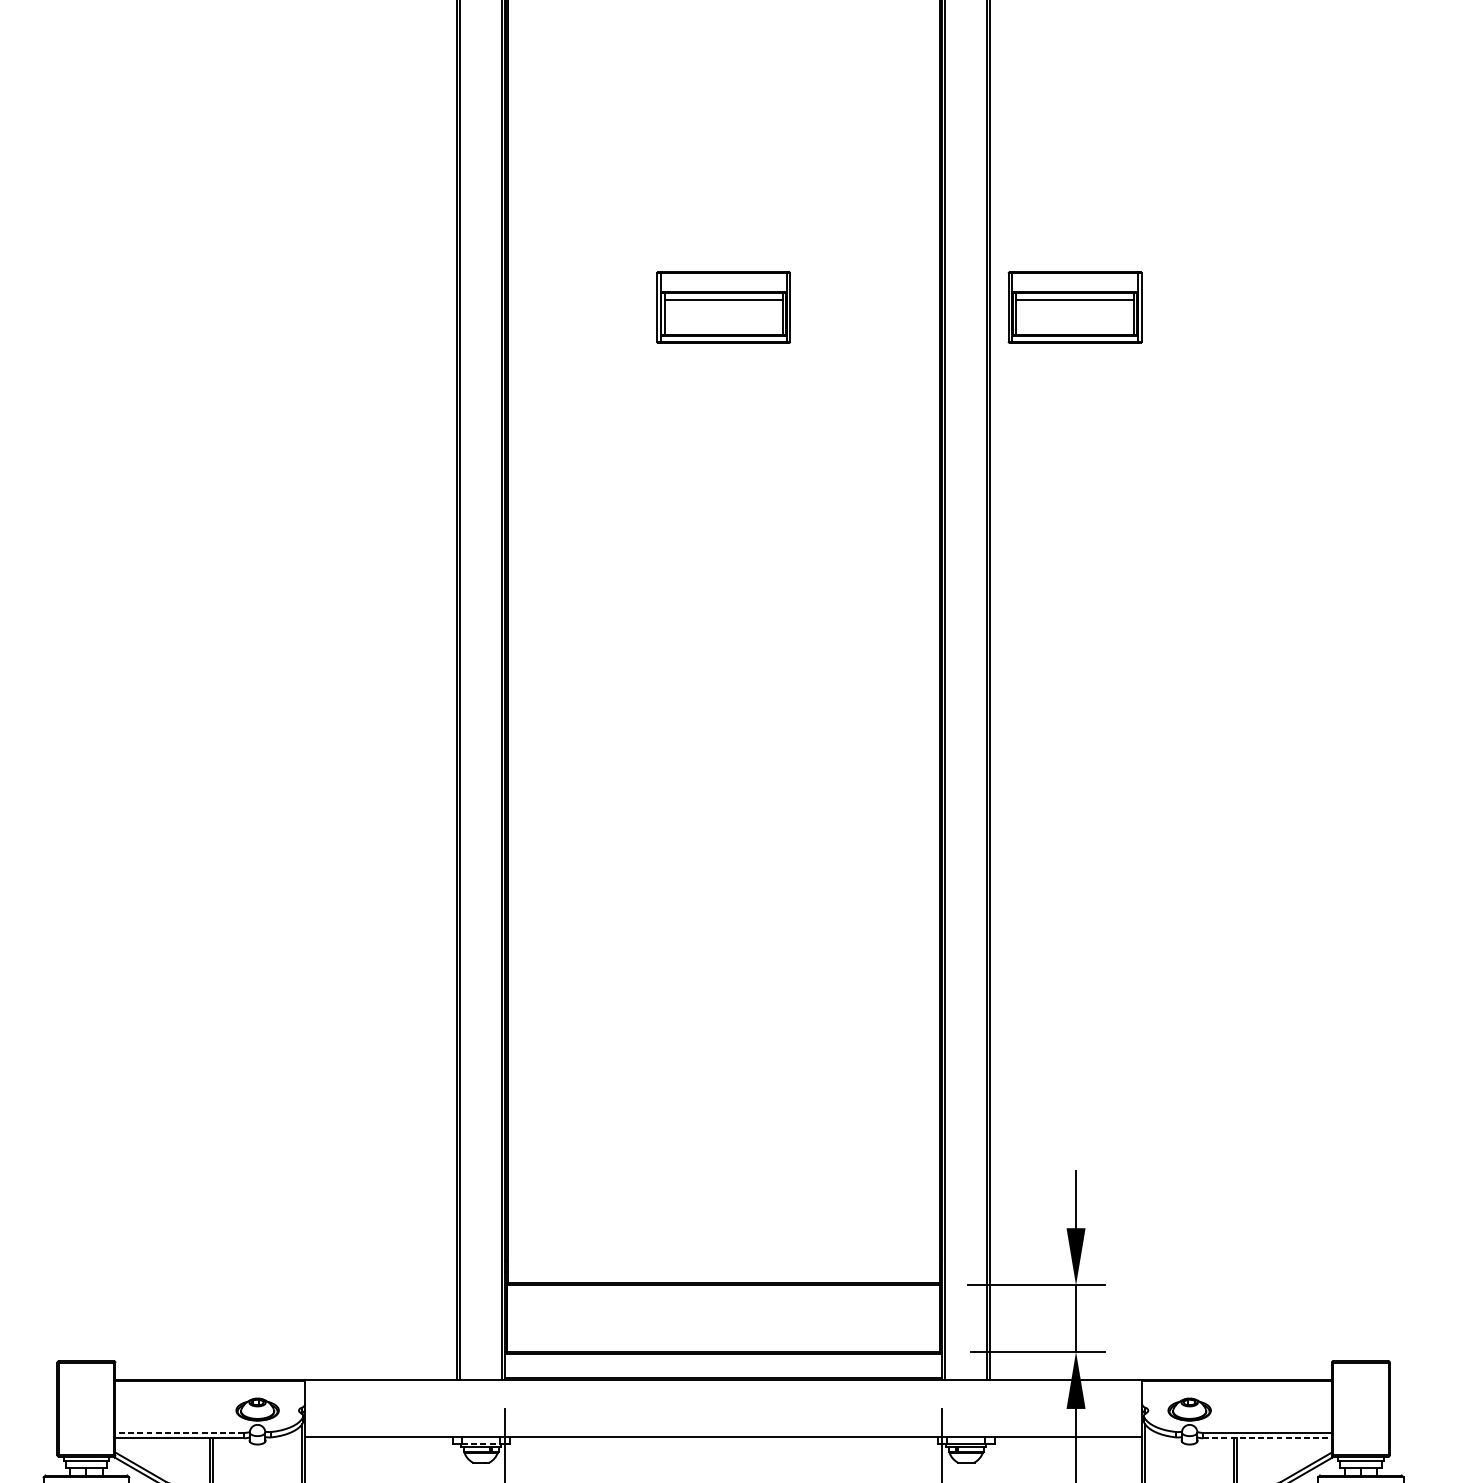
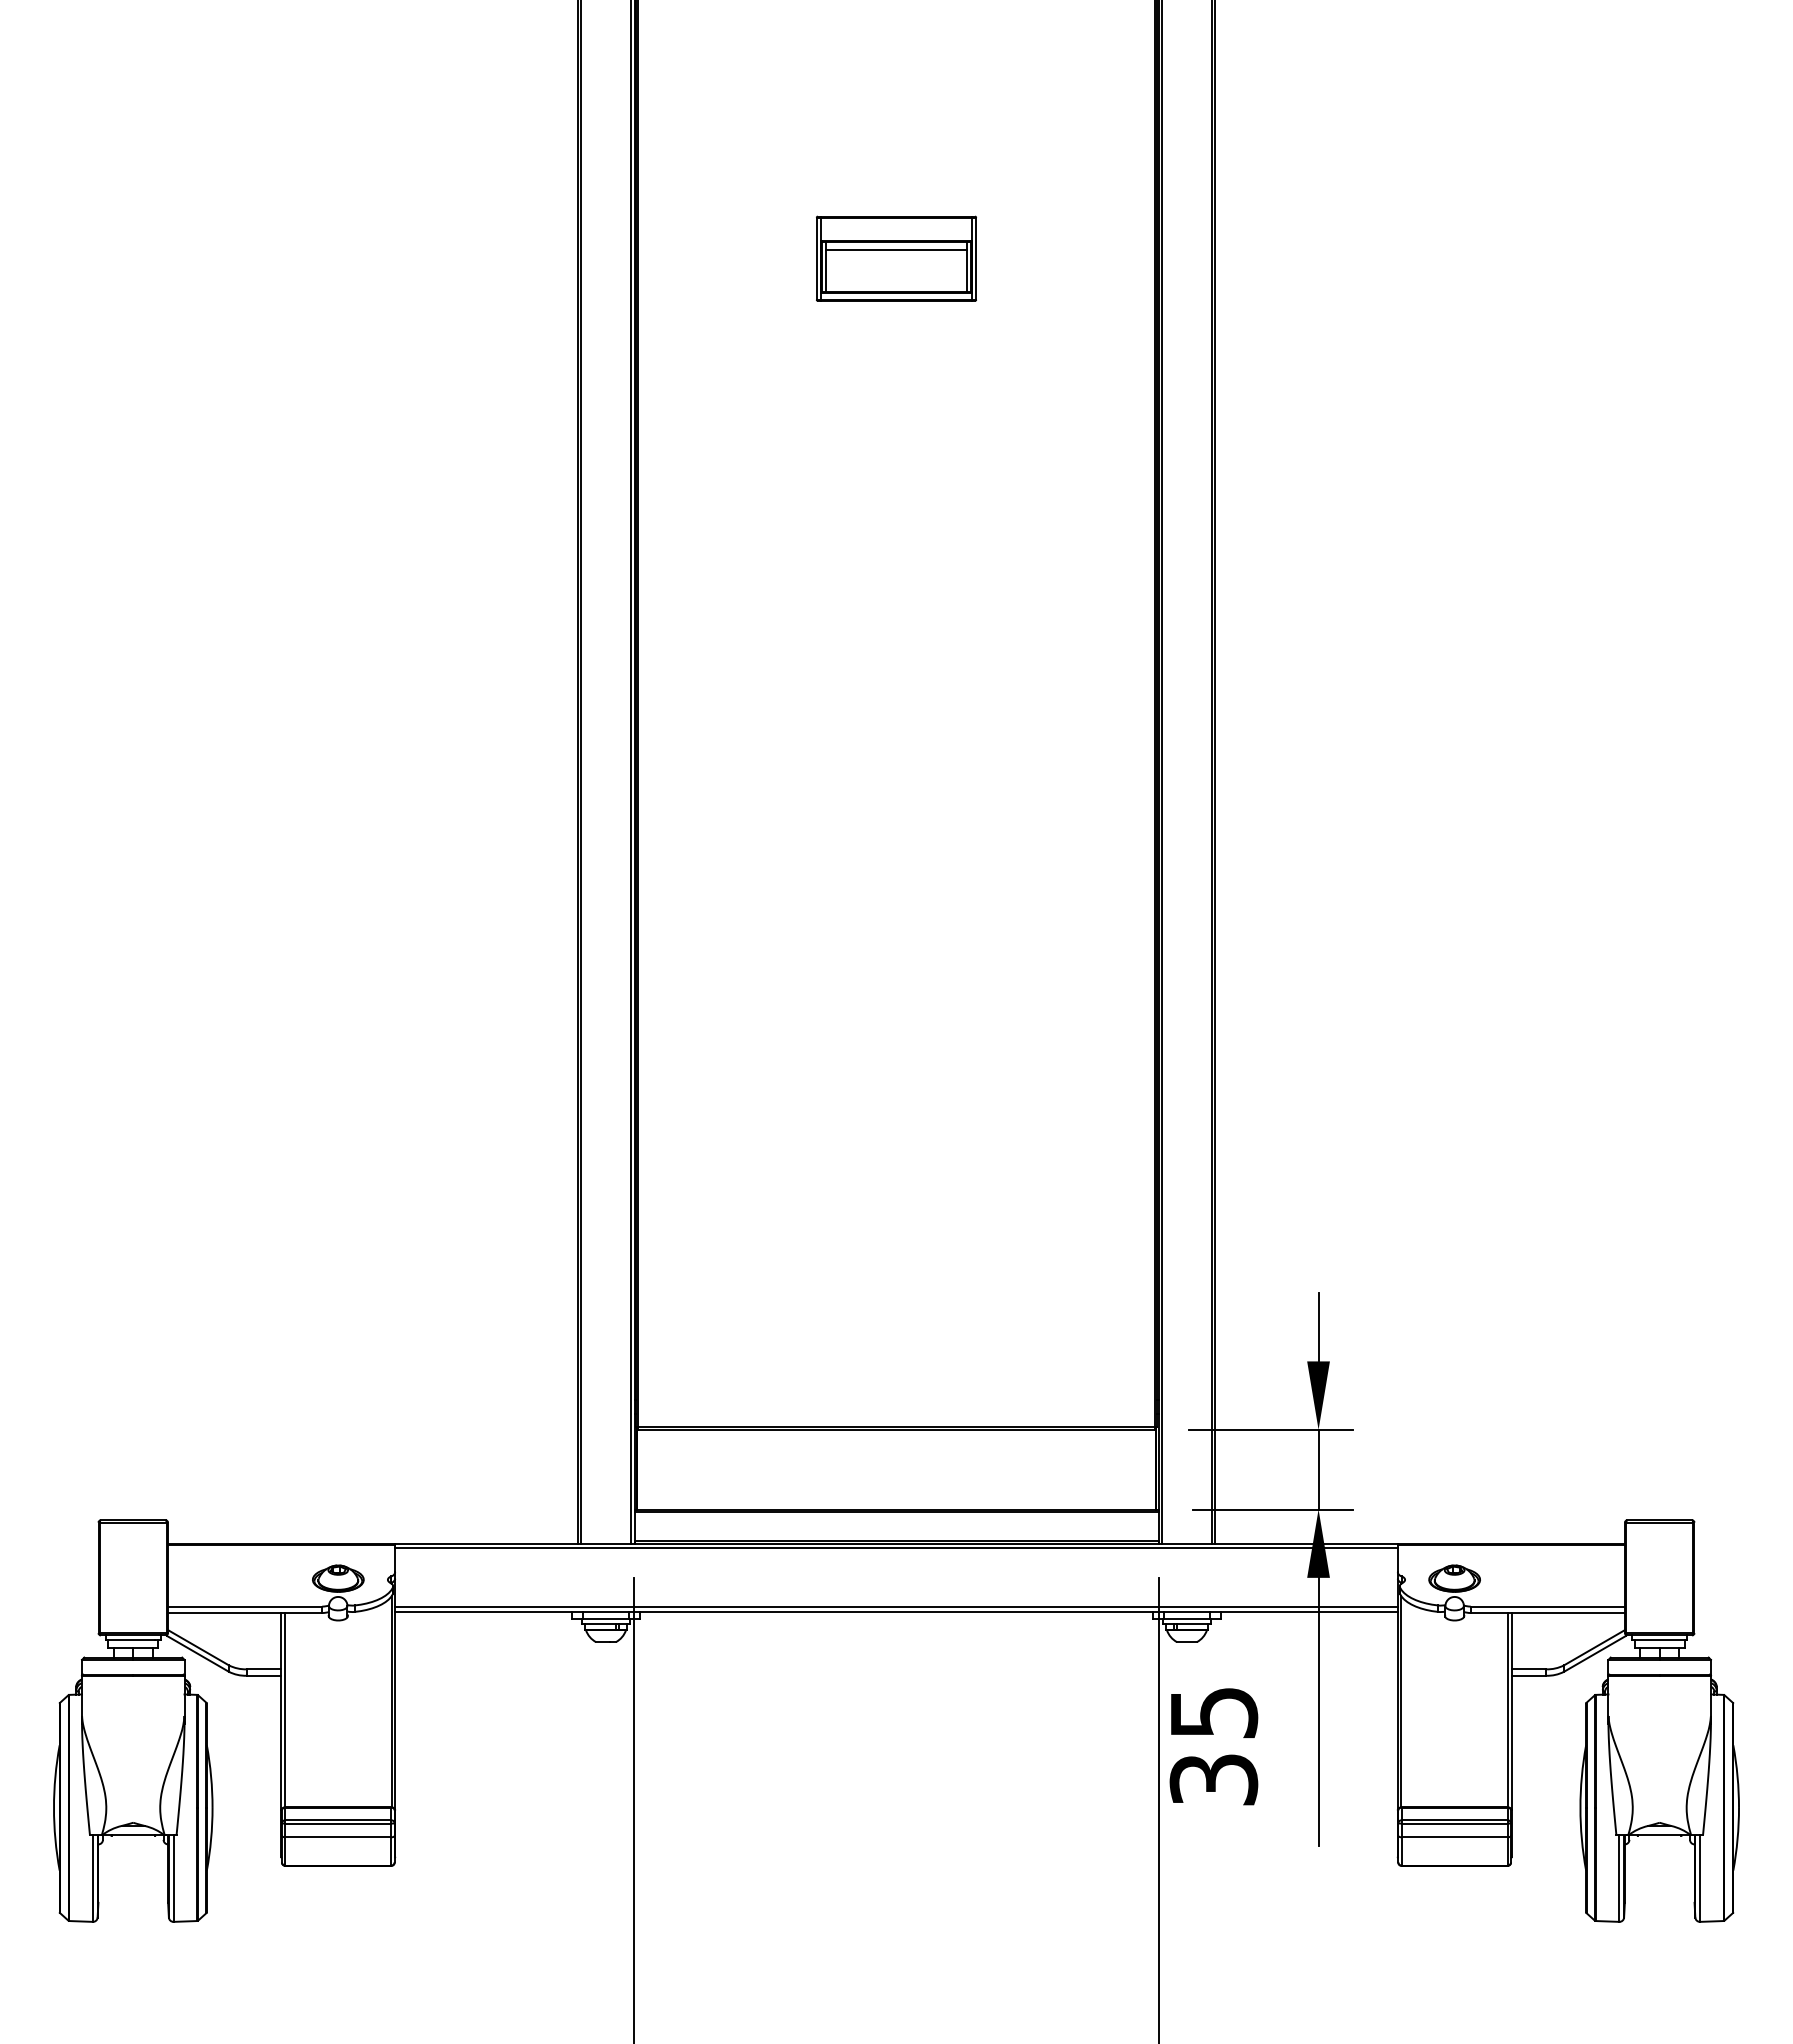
part: (1075, 307) -> (1317, 258), removed
line: (723, 1384) -> (896, 1548), added
line: (179, 1432) -> (244, 1606), dashed -> solid
line: (723, 1433) -> (896, 1607), added
line: (1268, 1438) -> (1548, 1613), dashed -> solid
line: (481, 1443) -> (606, 1619), dashed -> solid

